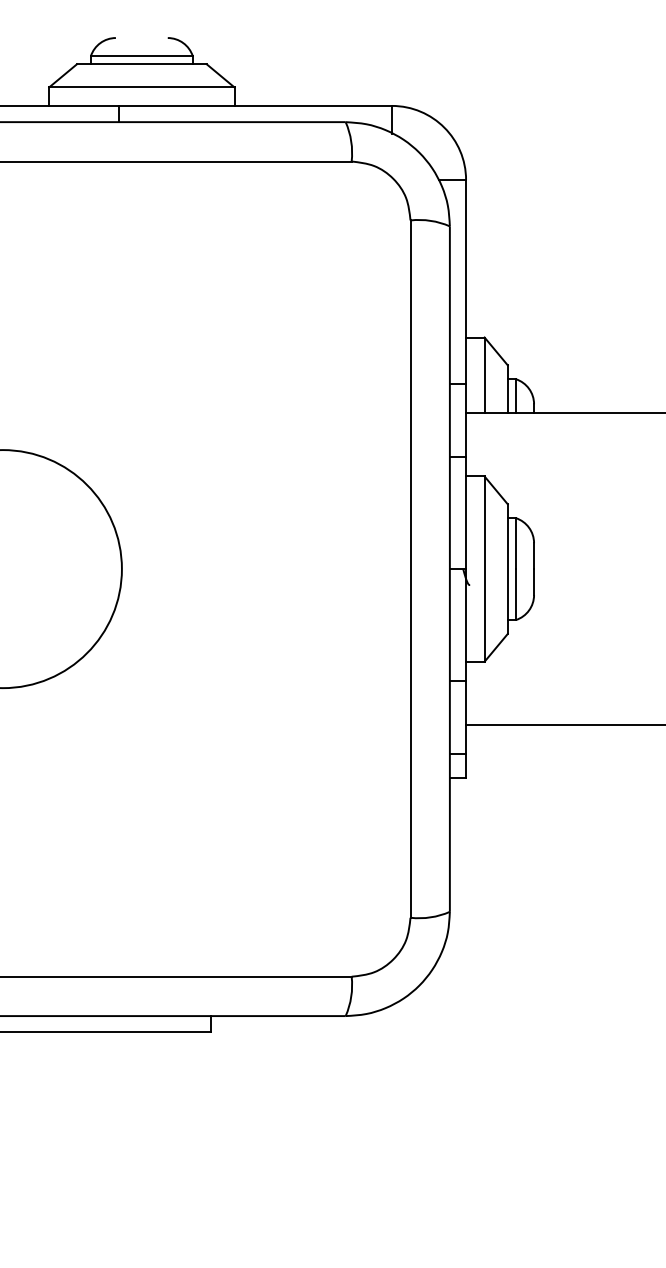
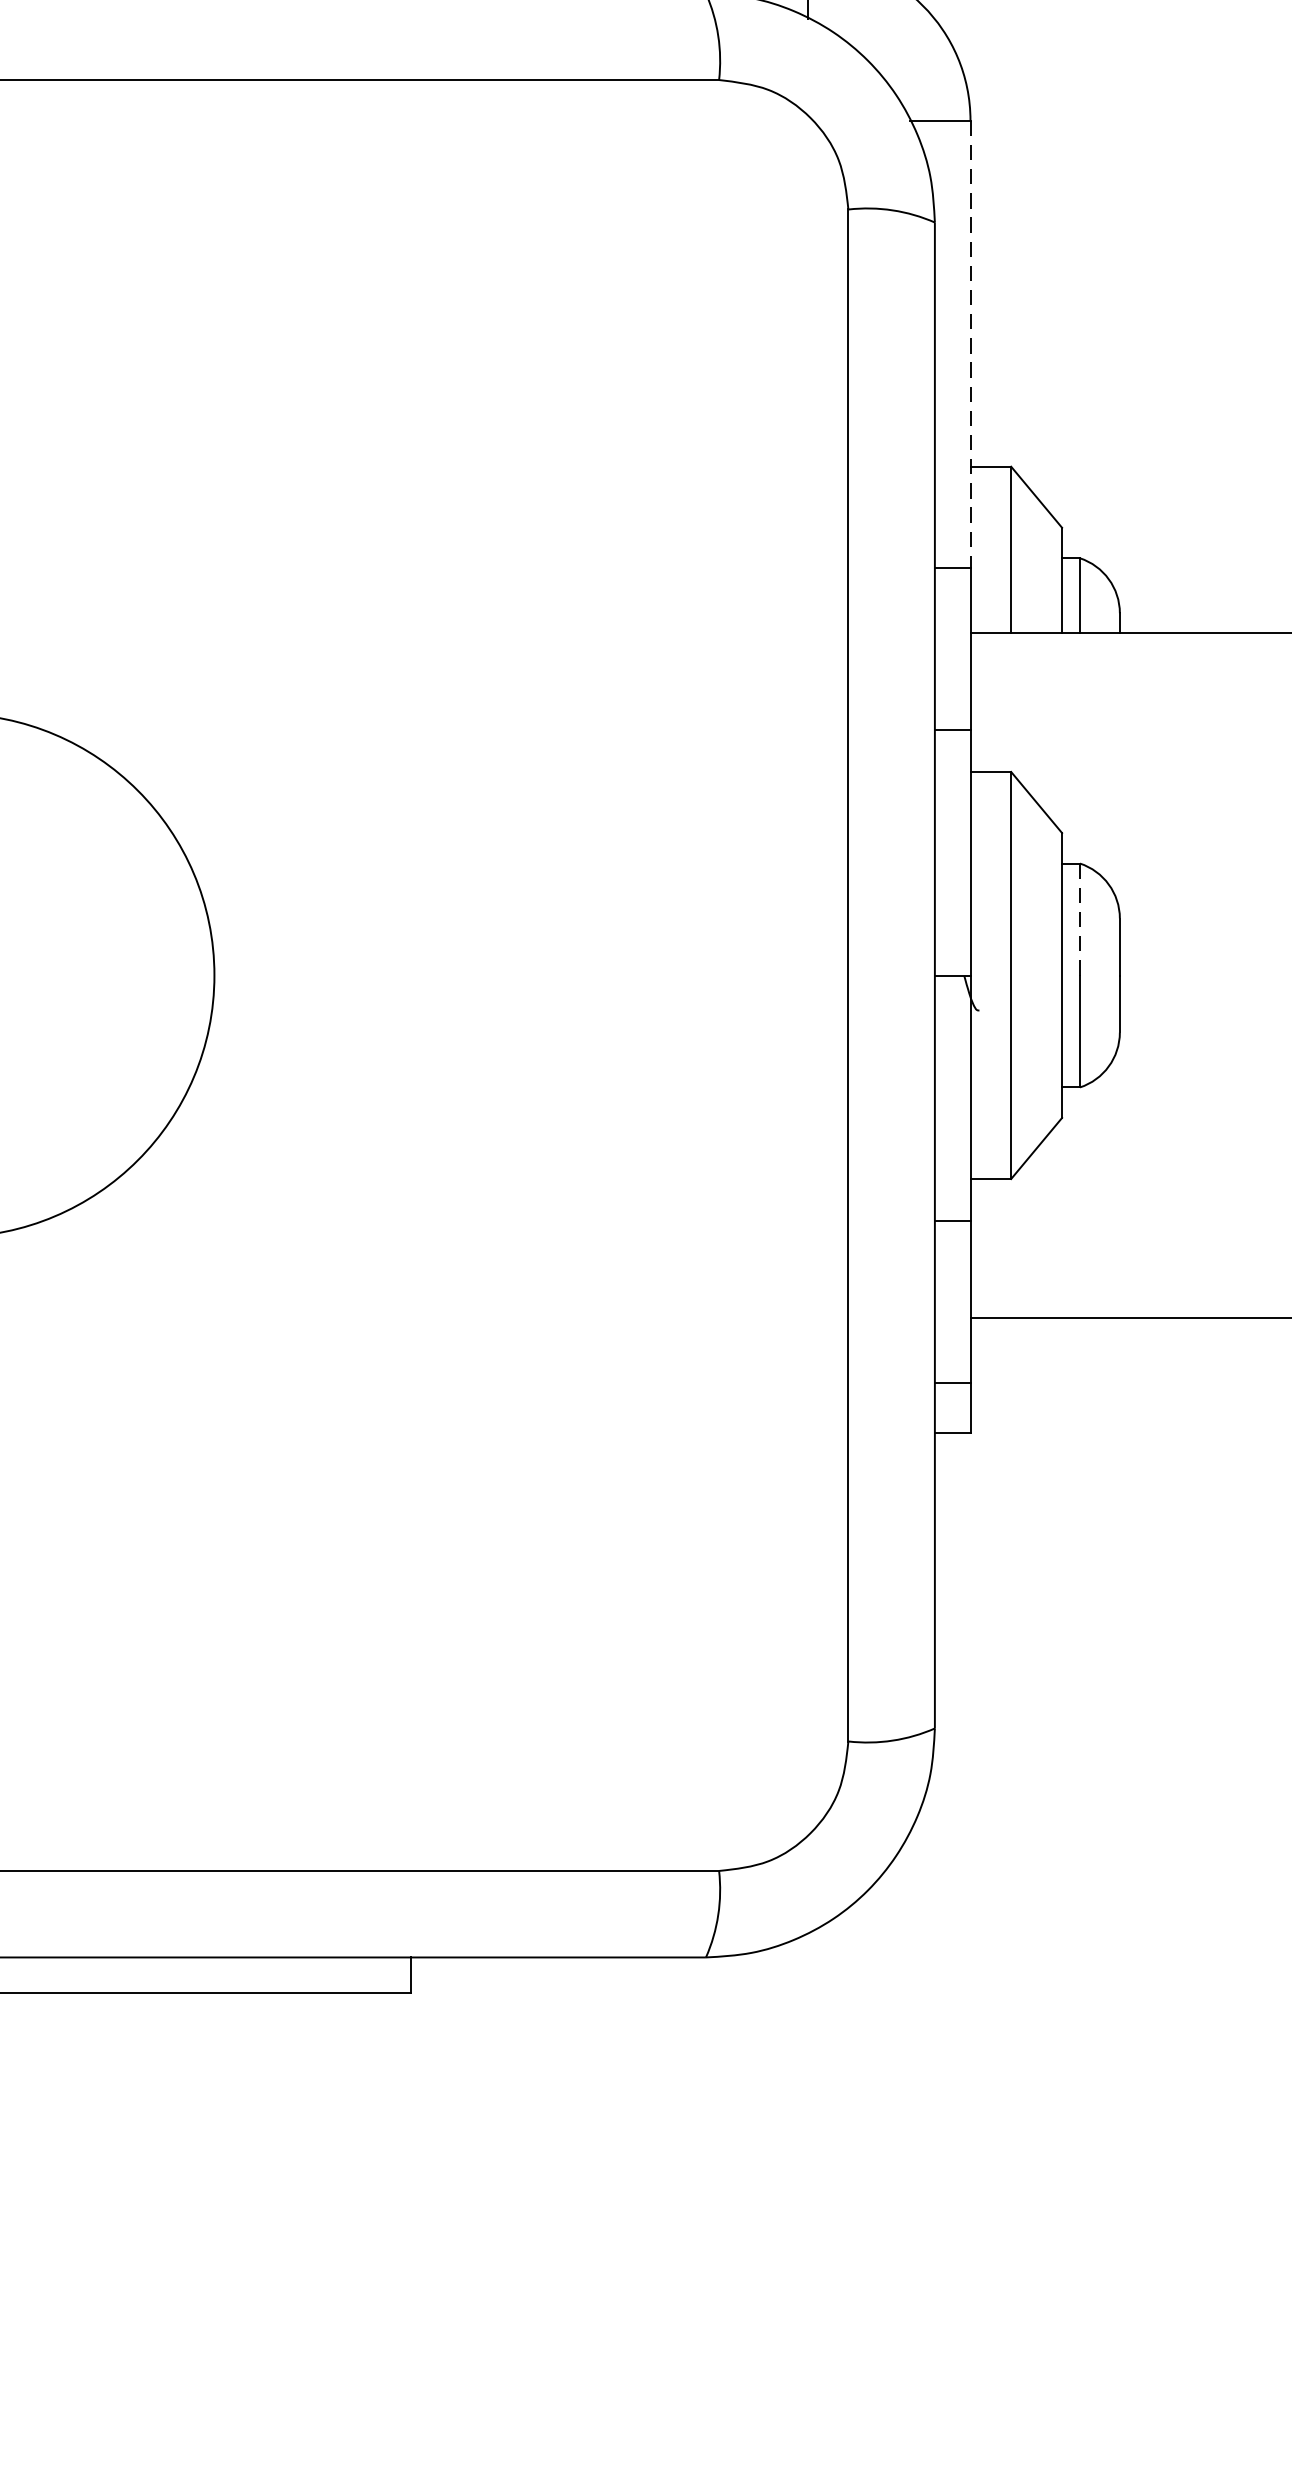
line: (466, 281) -> (971, 343), solid -> dashed
line: (515, 543) -> (1079, 919), solid -> dashed

